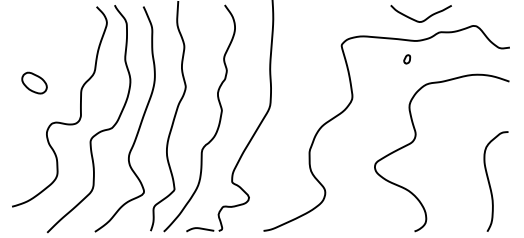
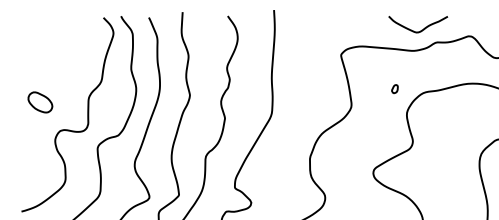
part: (407, 59) -> (395, 89), moved
part: (34, 82) -> (40, 101), moved

